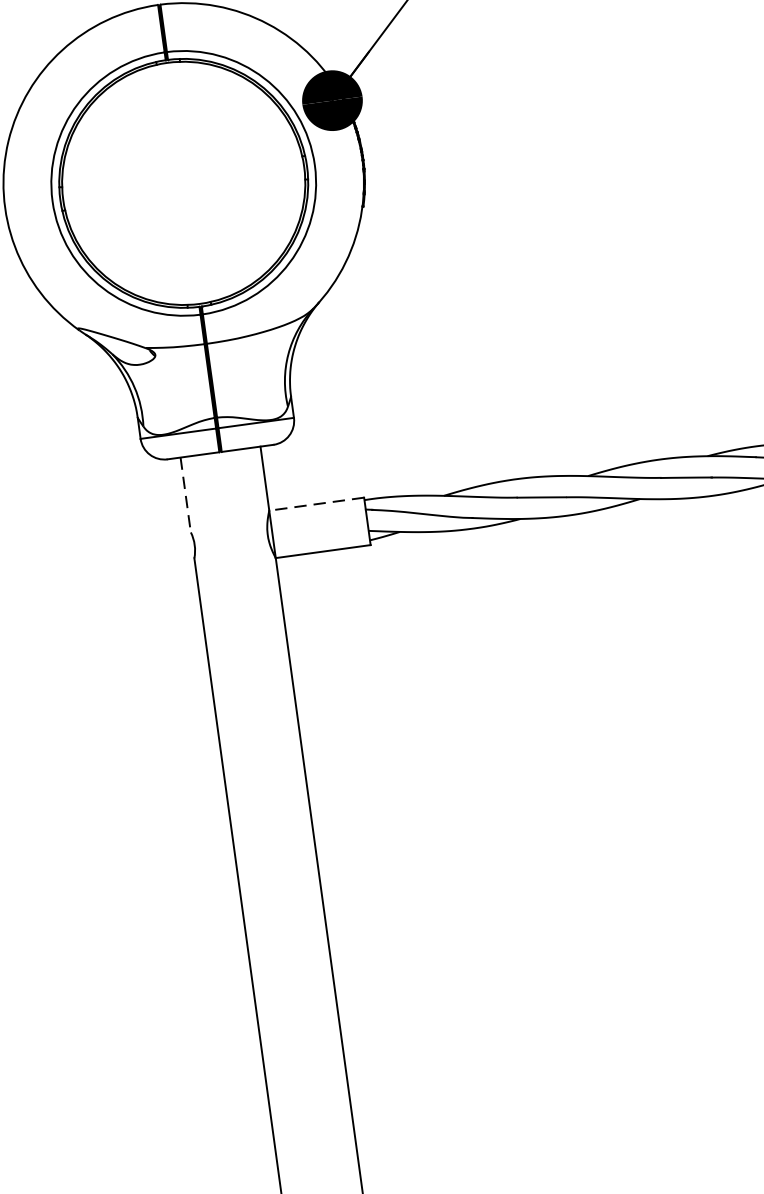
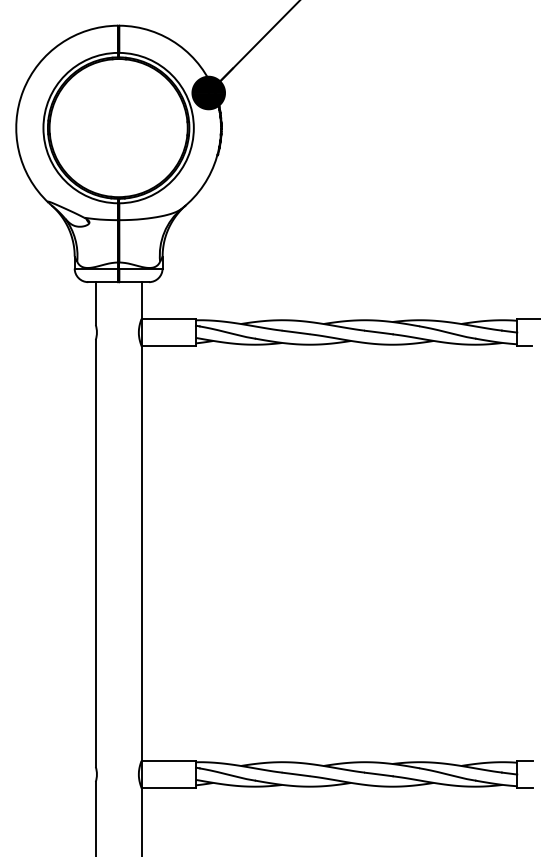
line: (185, 496) -> (95, 304), dashed -> solid
line: (316, 503) -> (168, 318), dashed -> solid

